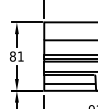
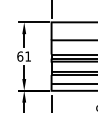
text: (13, 56) -> (20, 56), 81 -> 61

